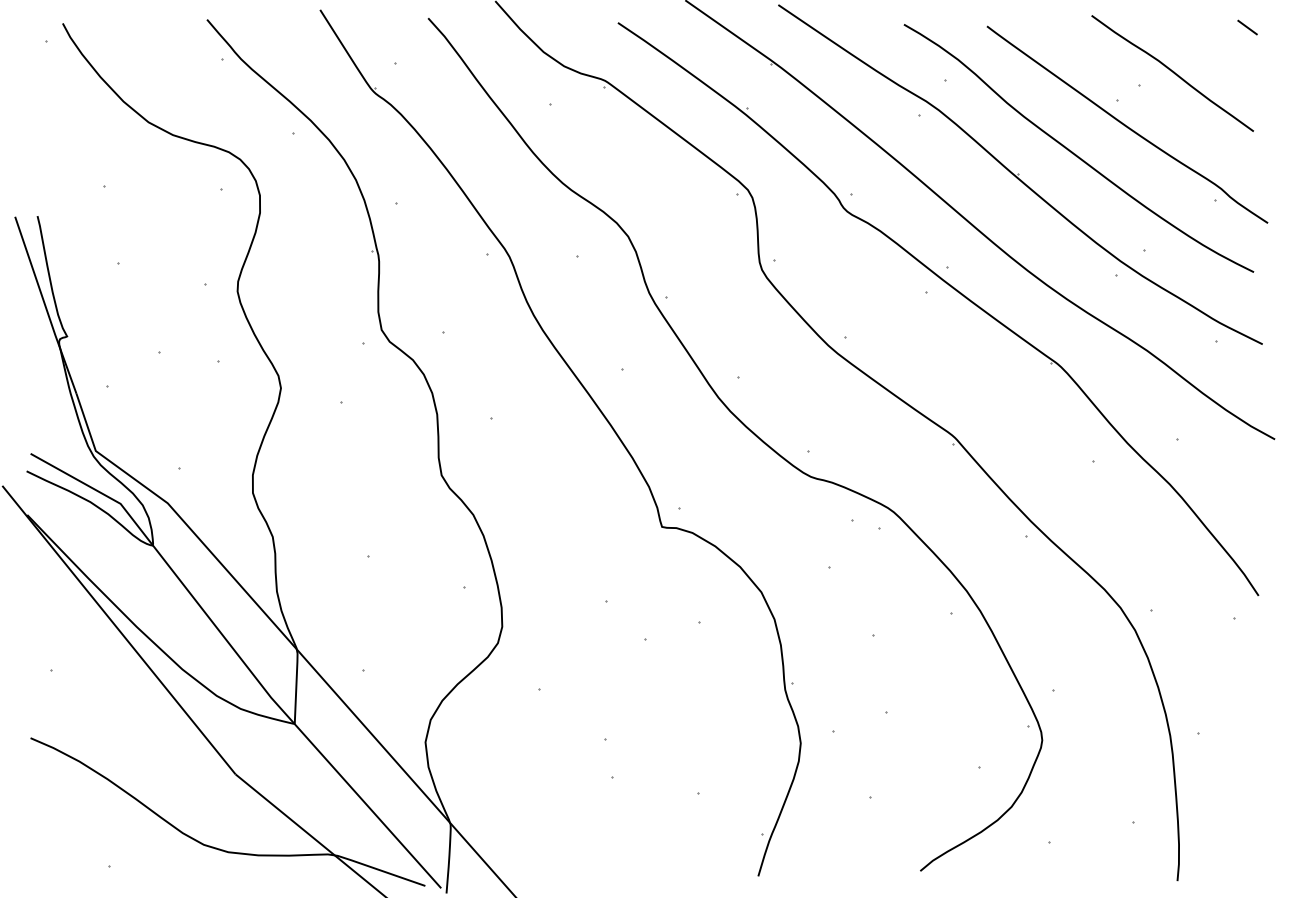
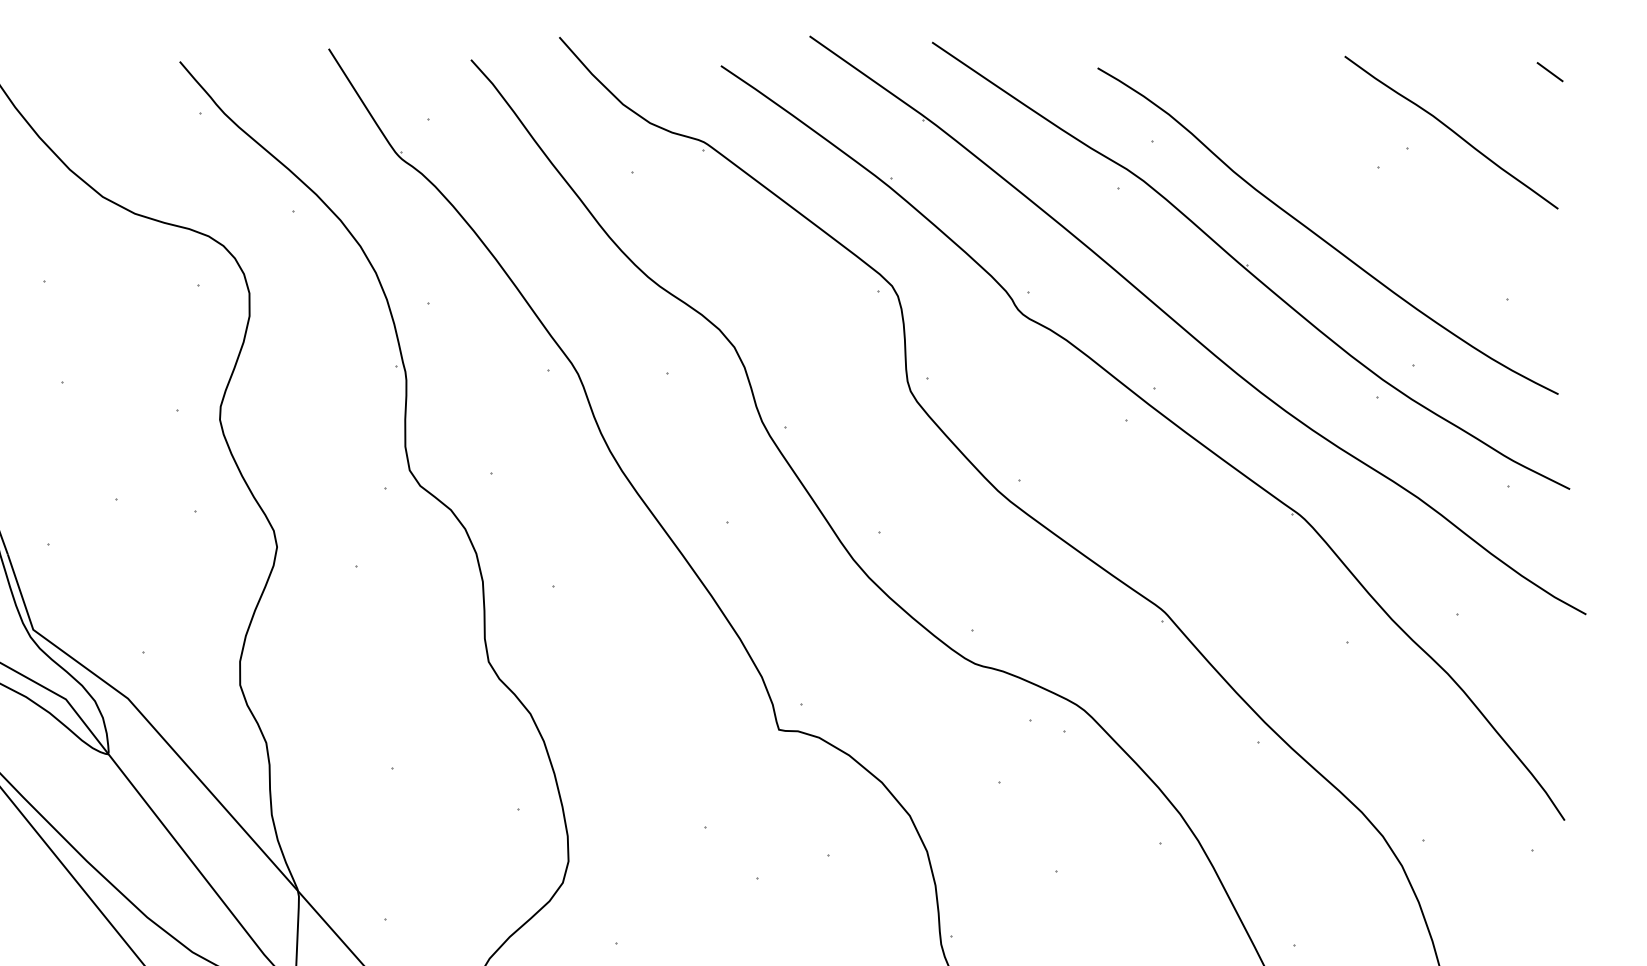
curve: (1126, 125) -> (1390, 201), removed

